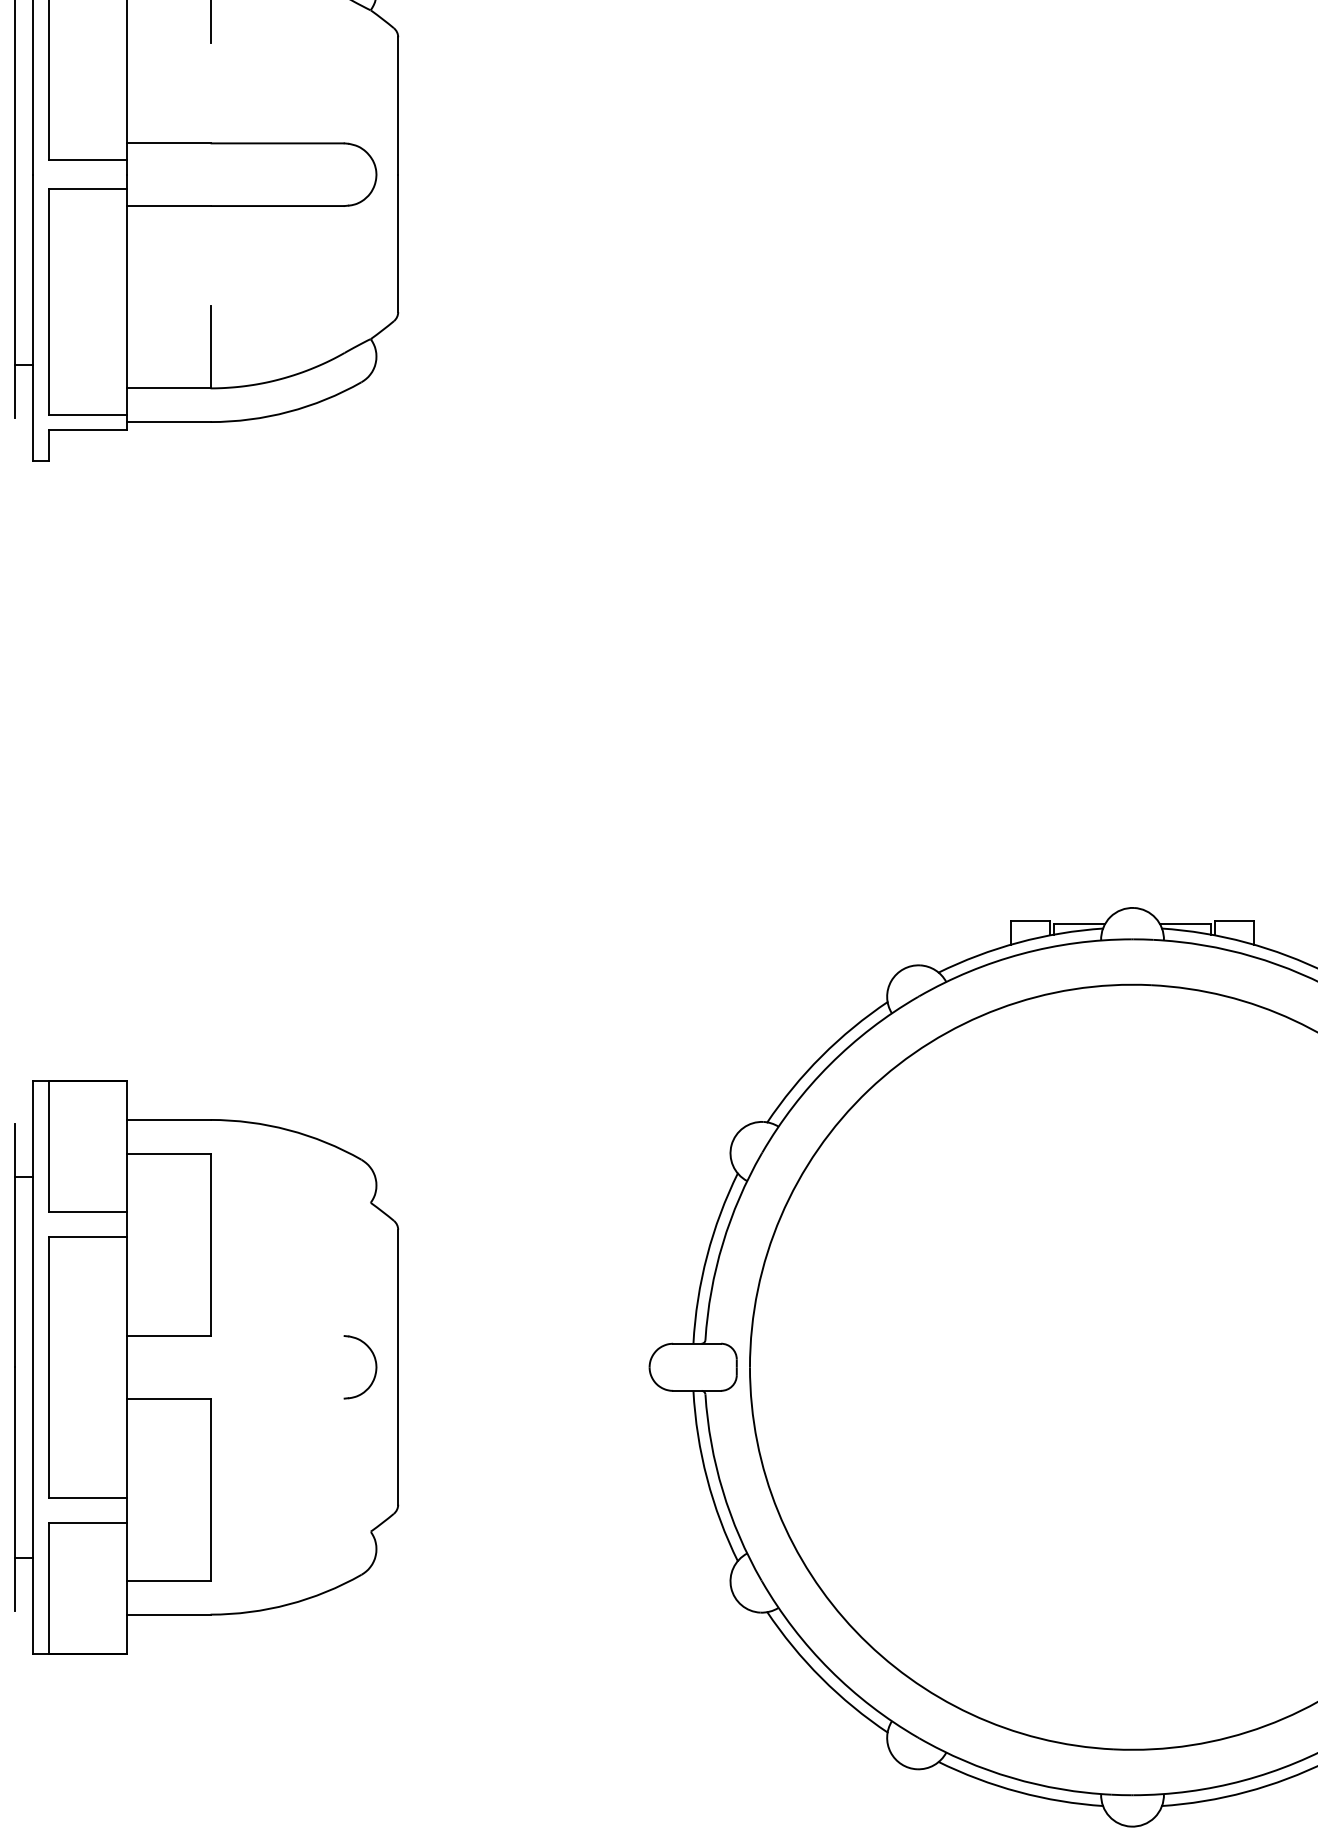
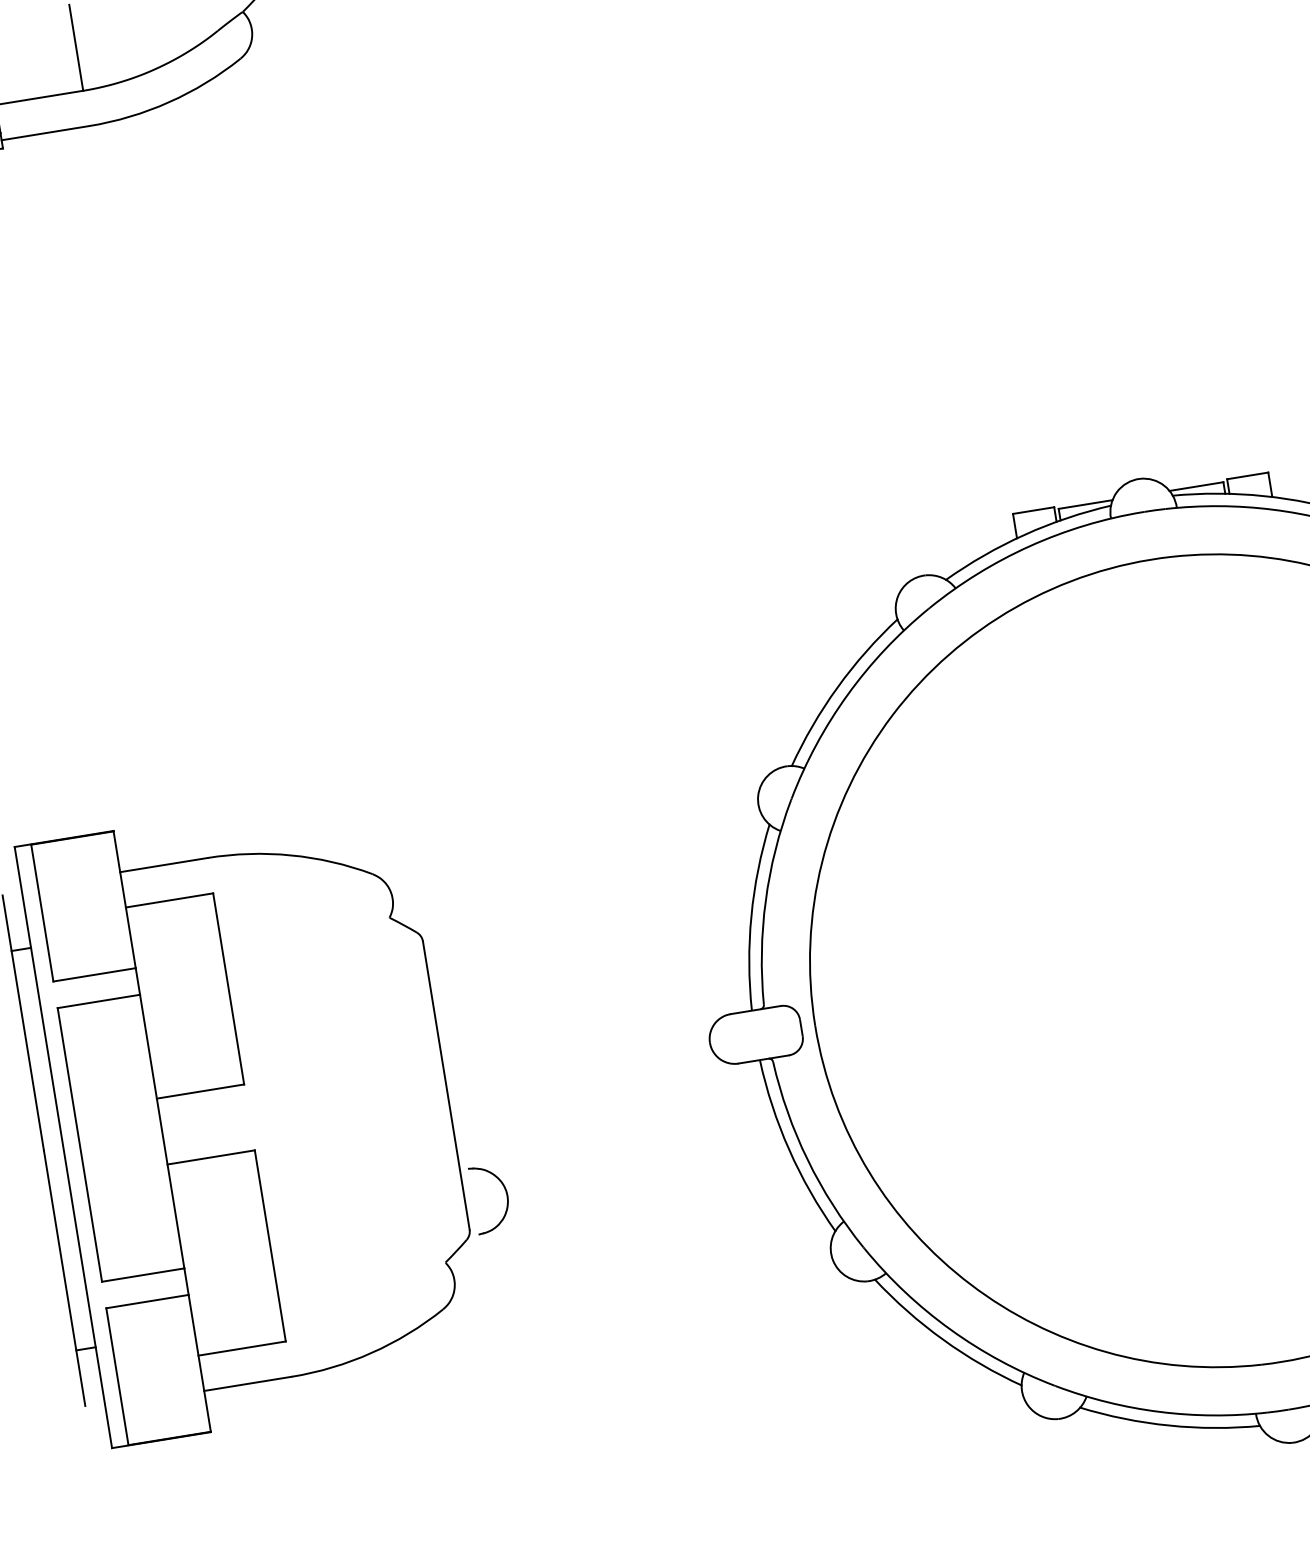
part: (375, 1367) -> (506, 1196), moved

